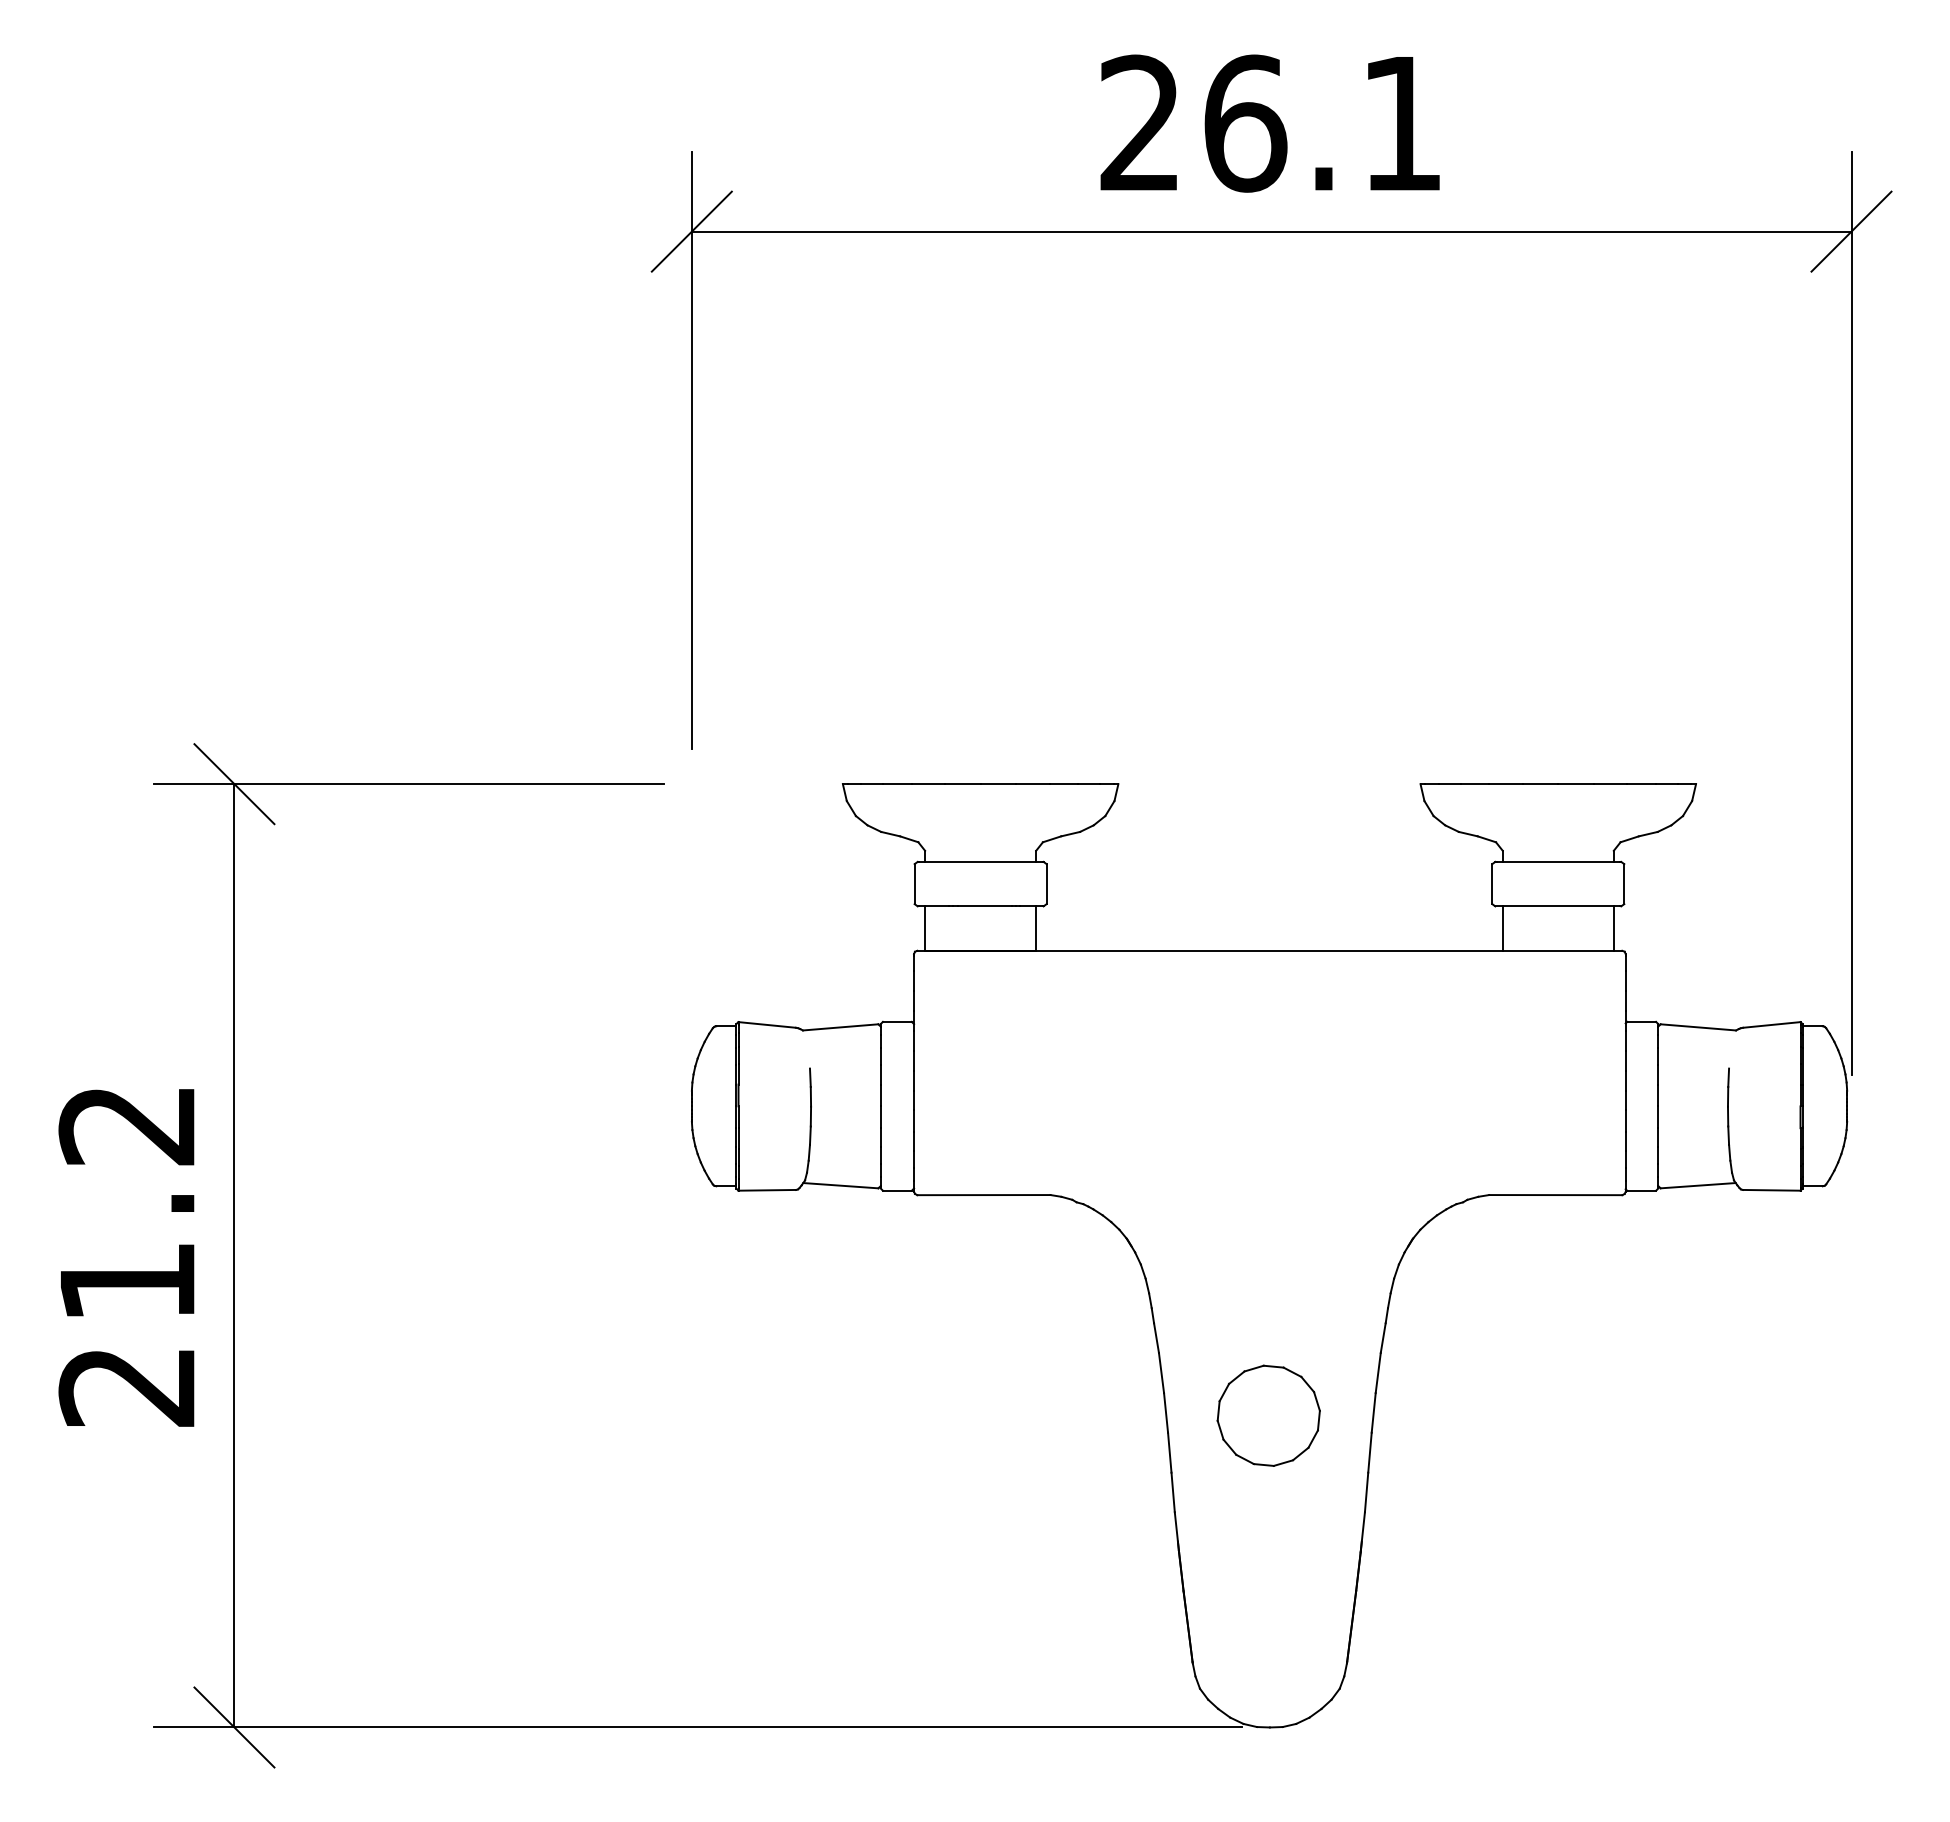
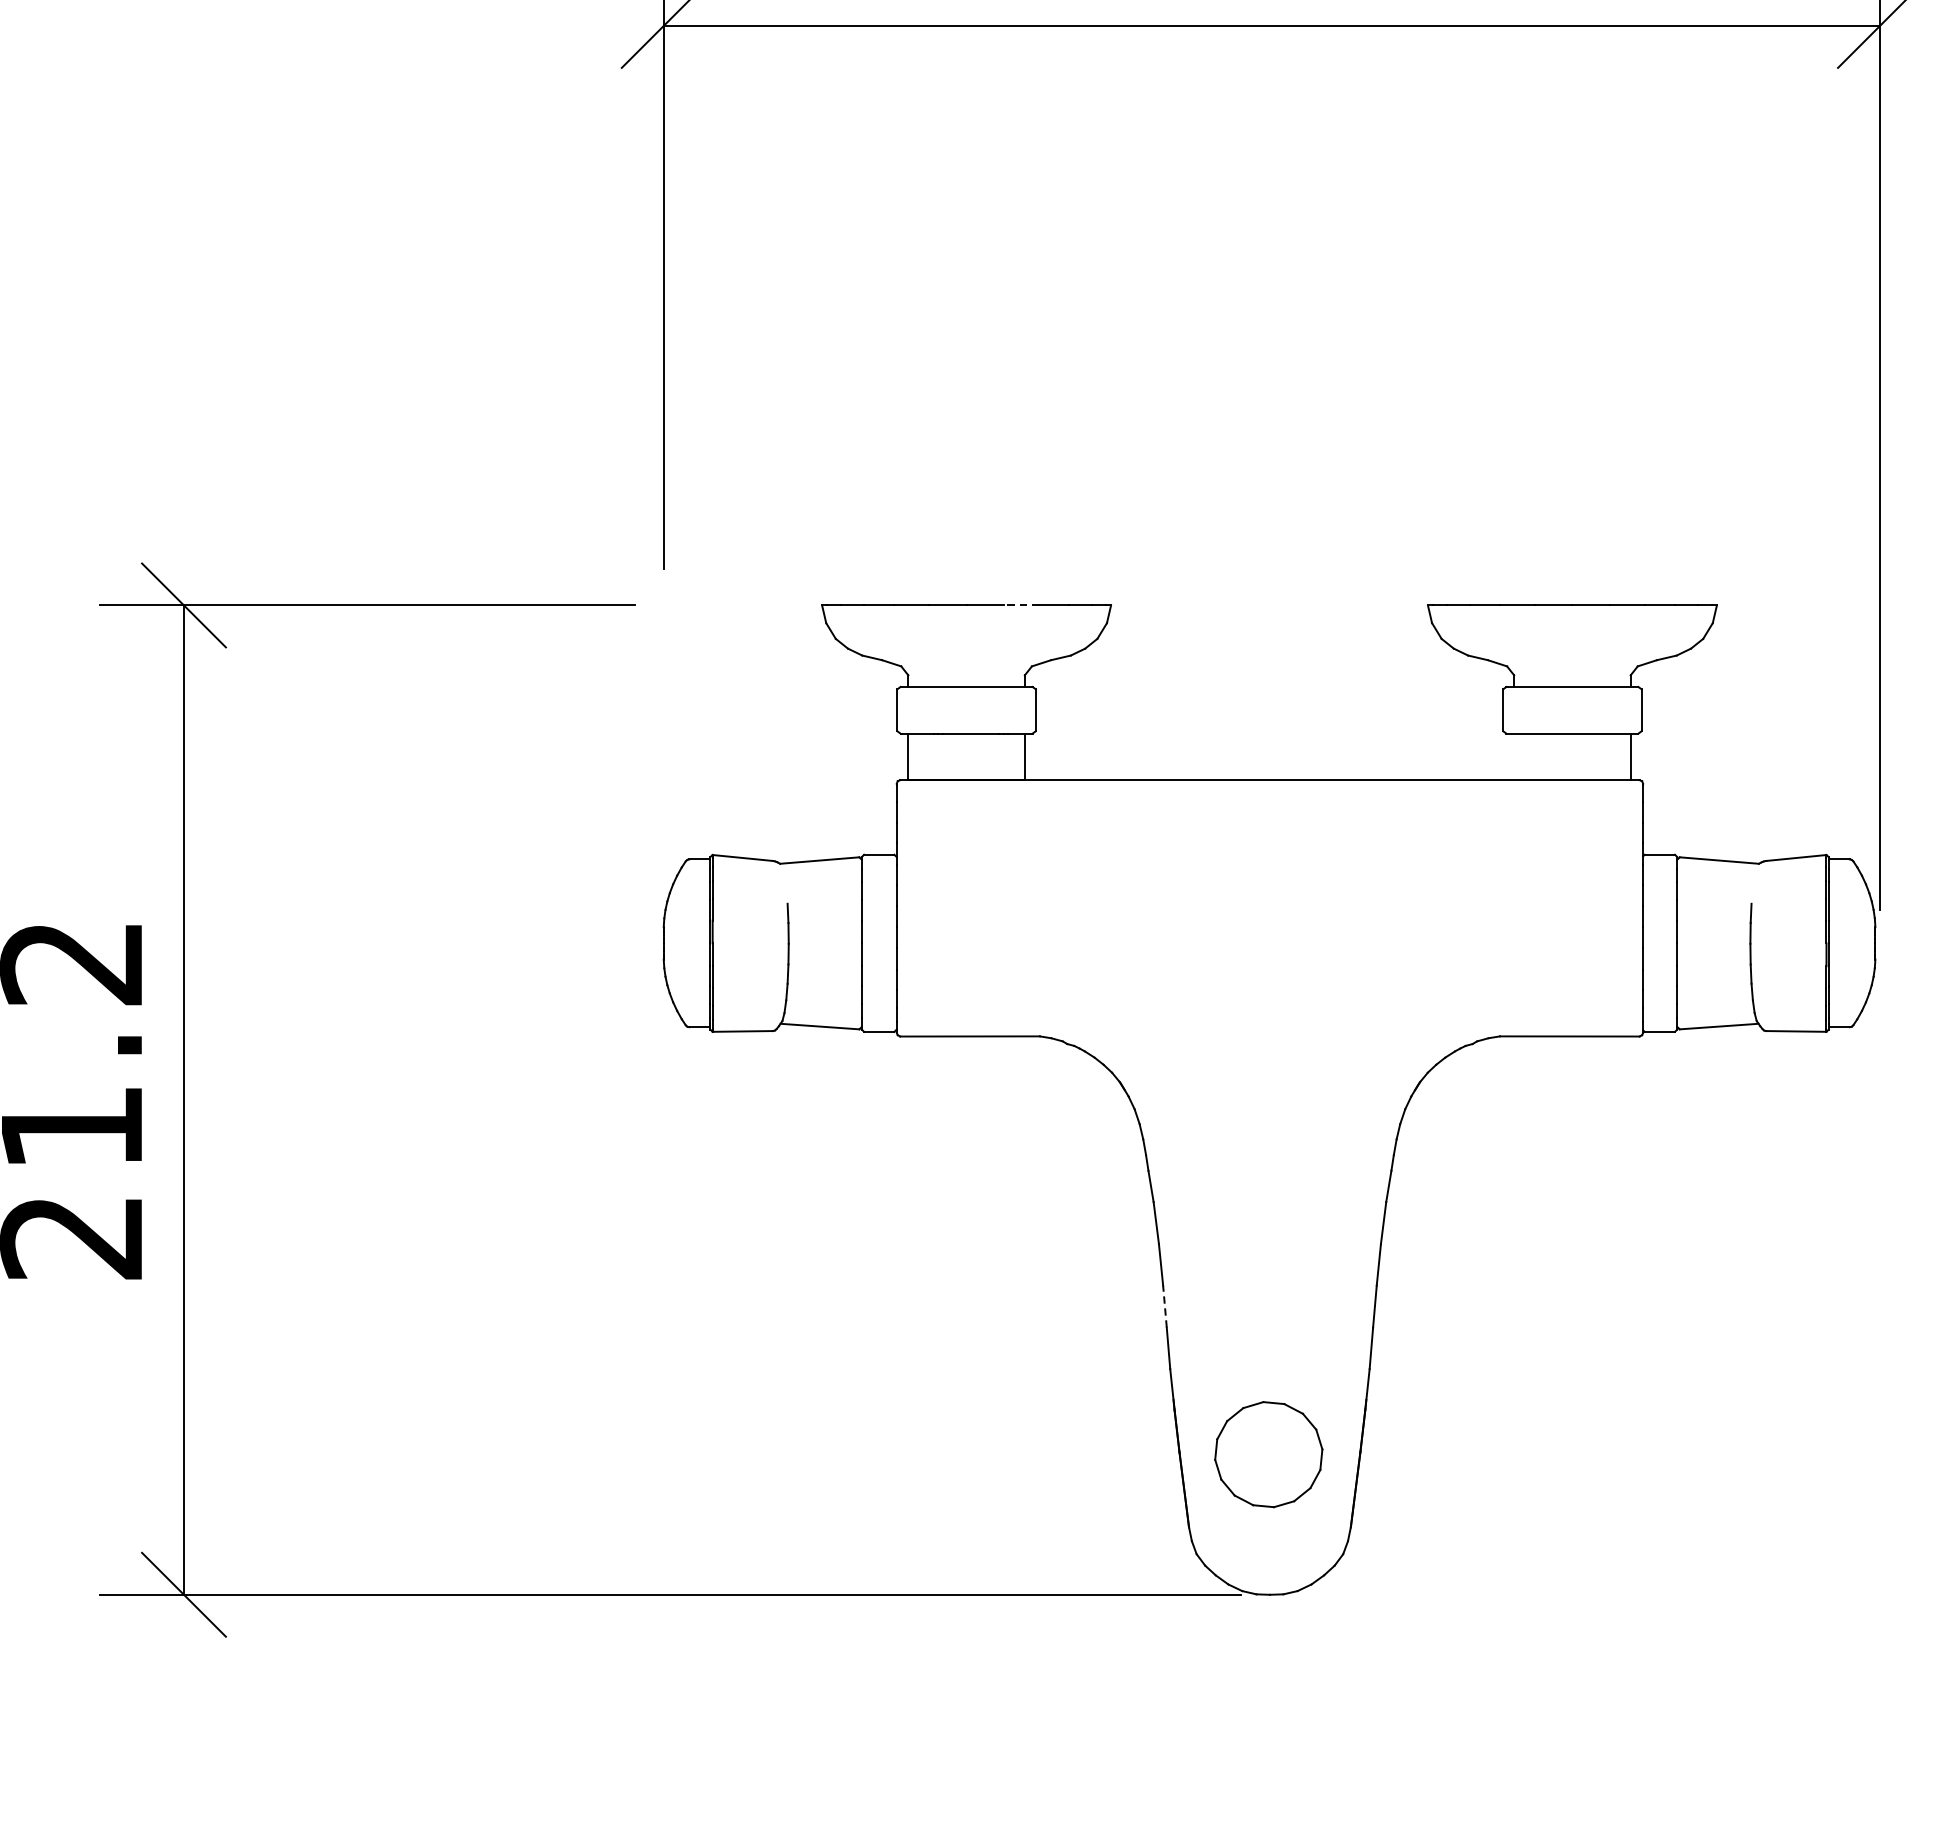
line: (1032, 784) -> (1020, 605), solid -> dashed
line: (1502, 928) -> (1513, 756), removed
part: (1268, 1415) -> (1268, 1454), moved
line: (1169, 1452) -> (1164, 1306), solid -> dashed

